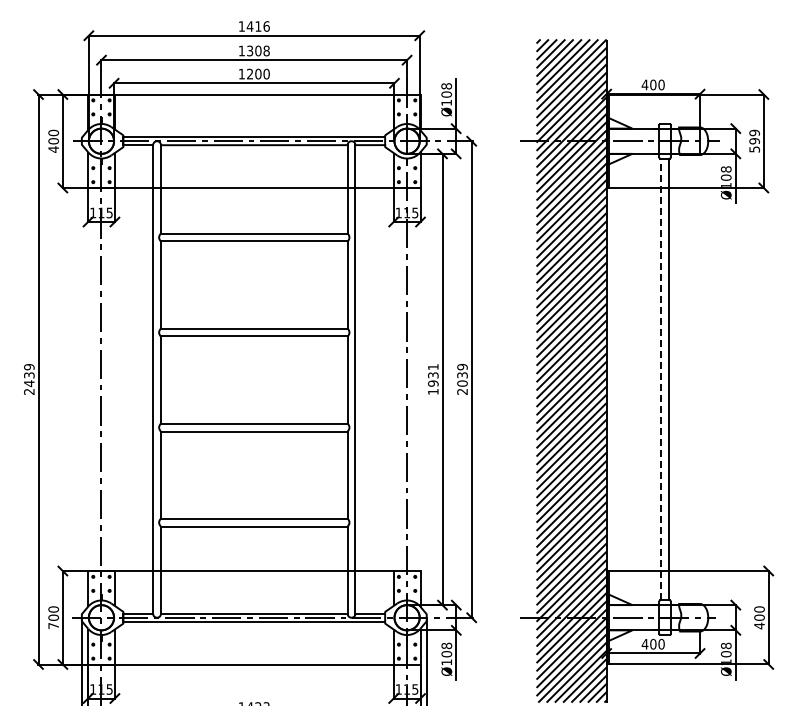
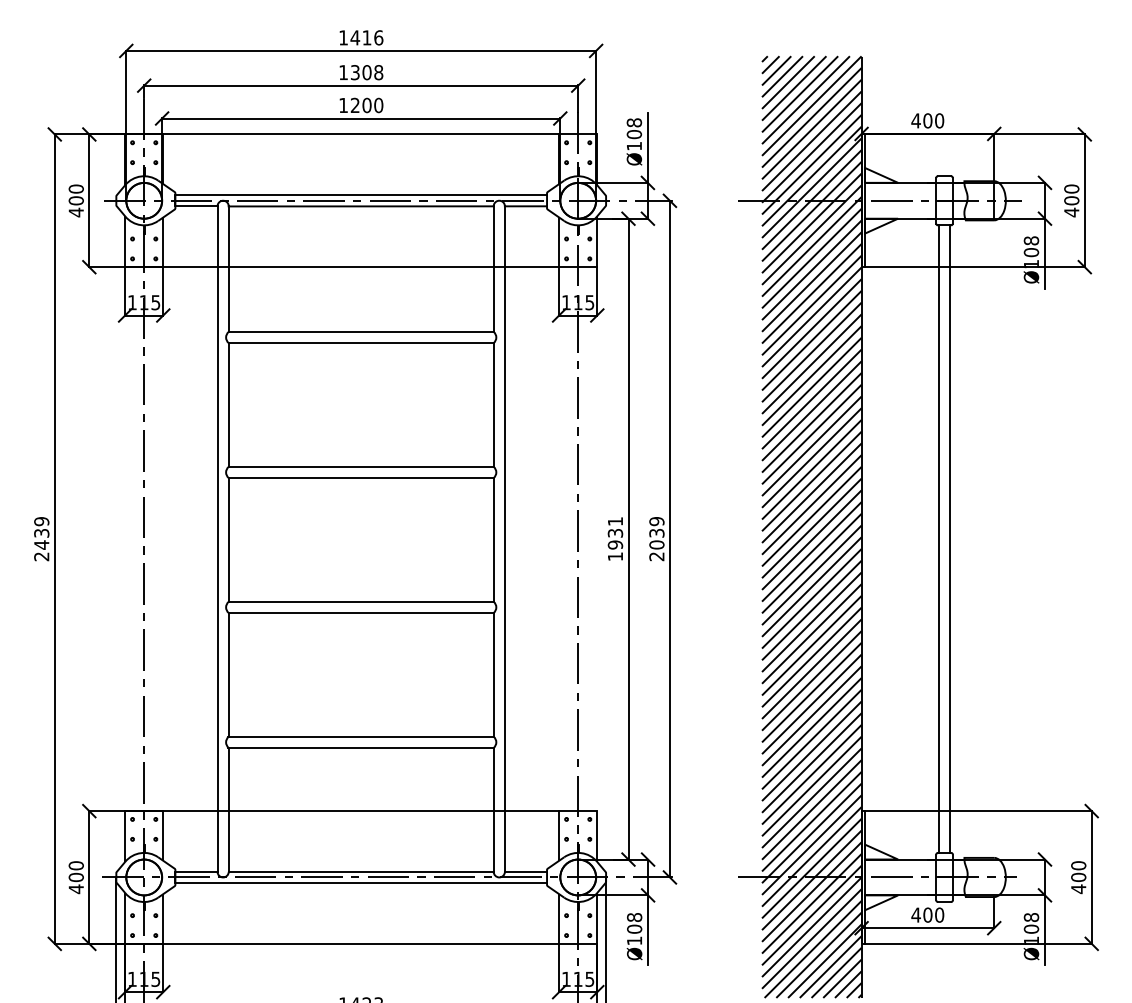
text: (754, 141) -> (1071, 201), 599 -> 400
line: (661, 379) -> (939, 539), dashed -> solid
text: (53, 625) -> (76, 888), 700 -> 400

